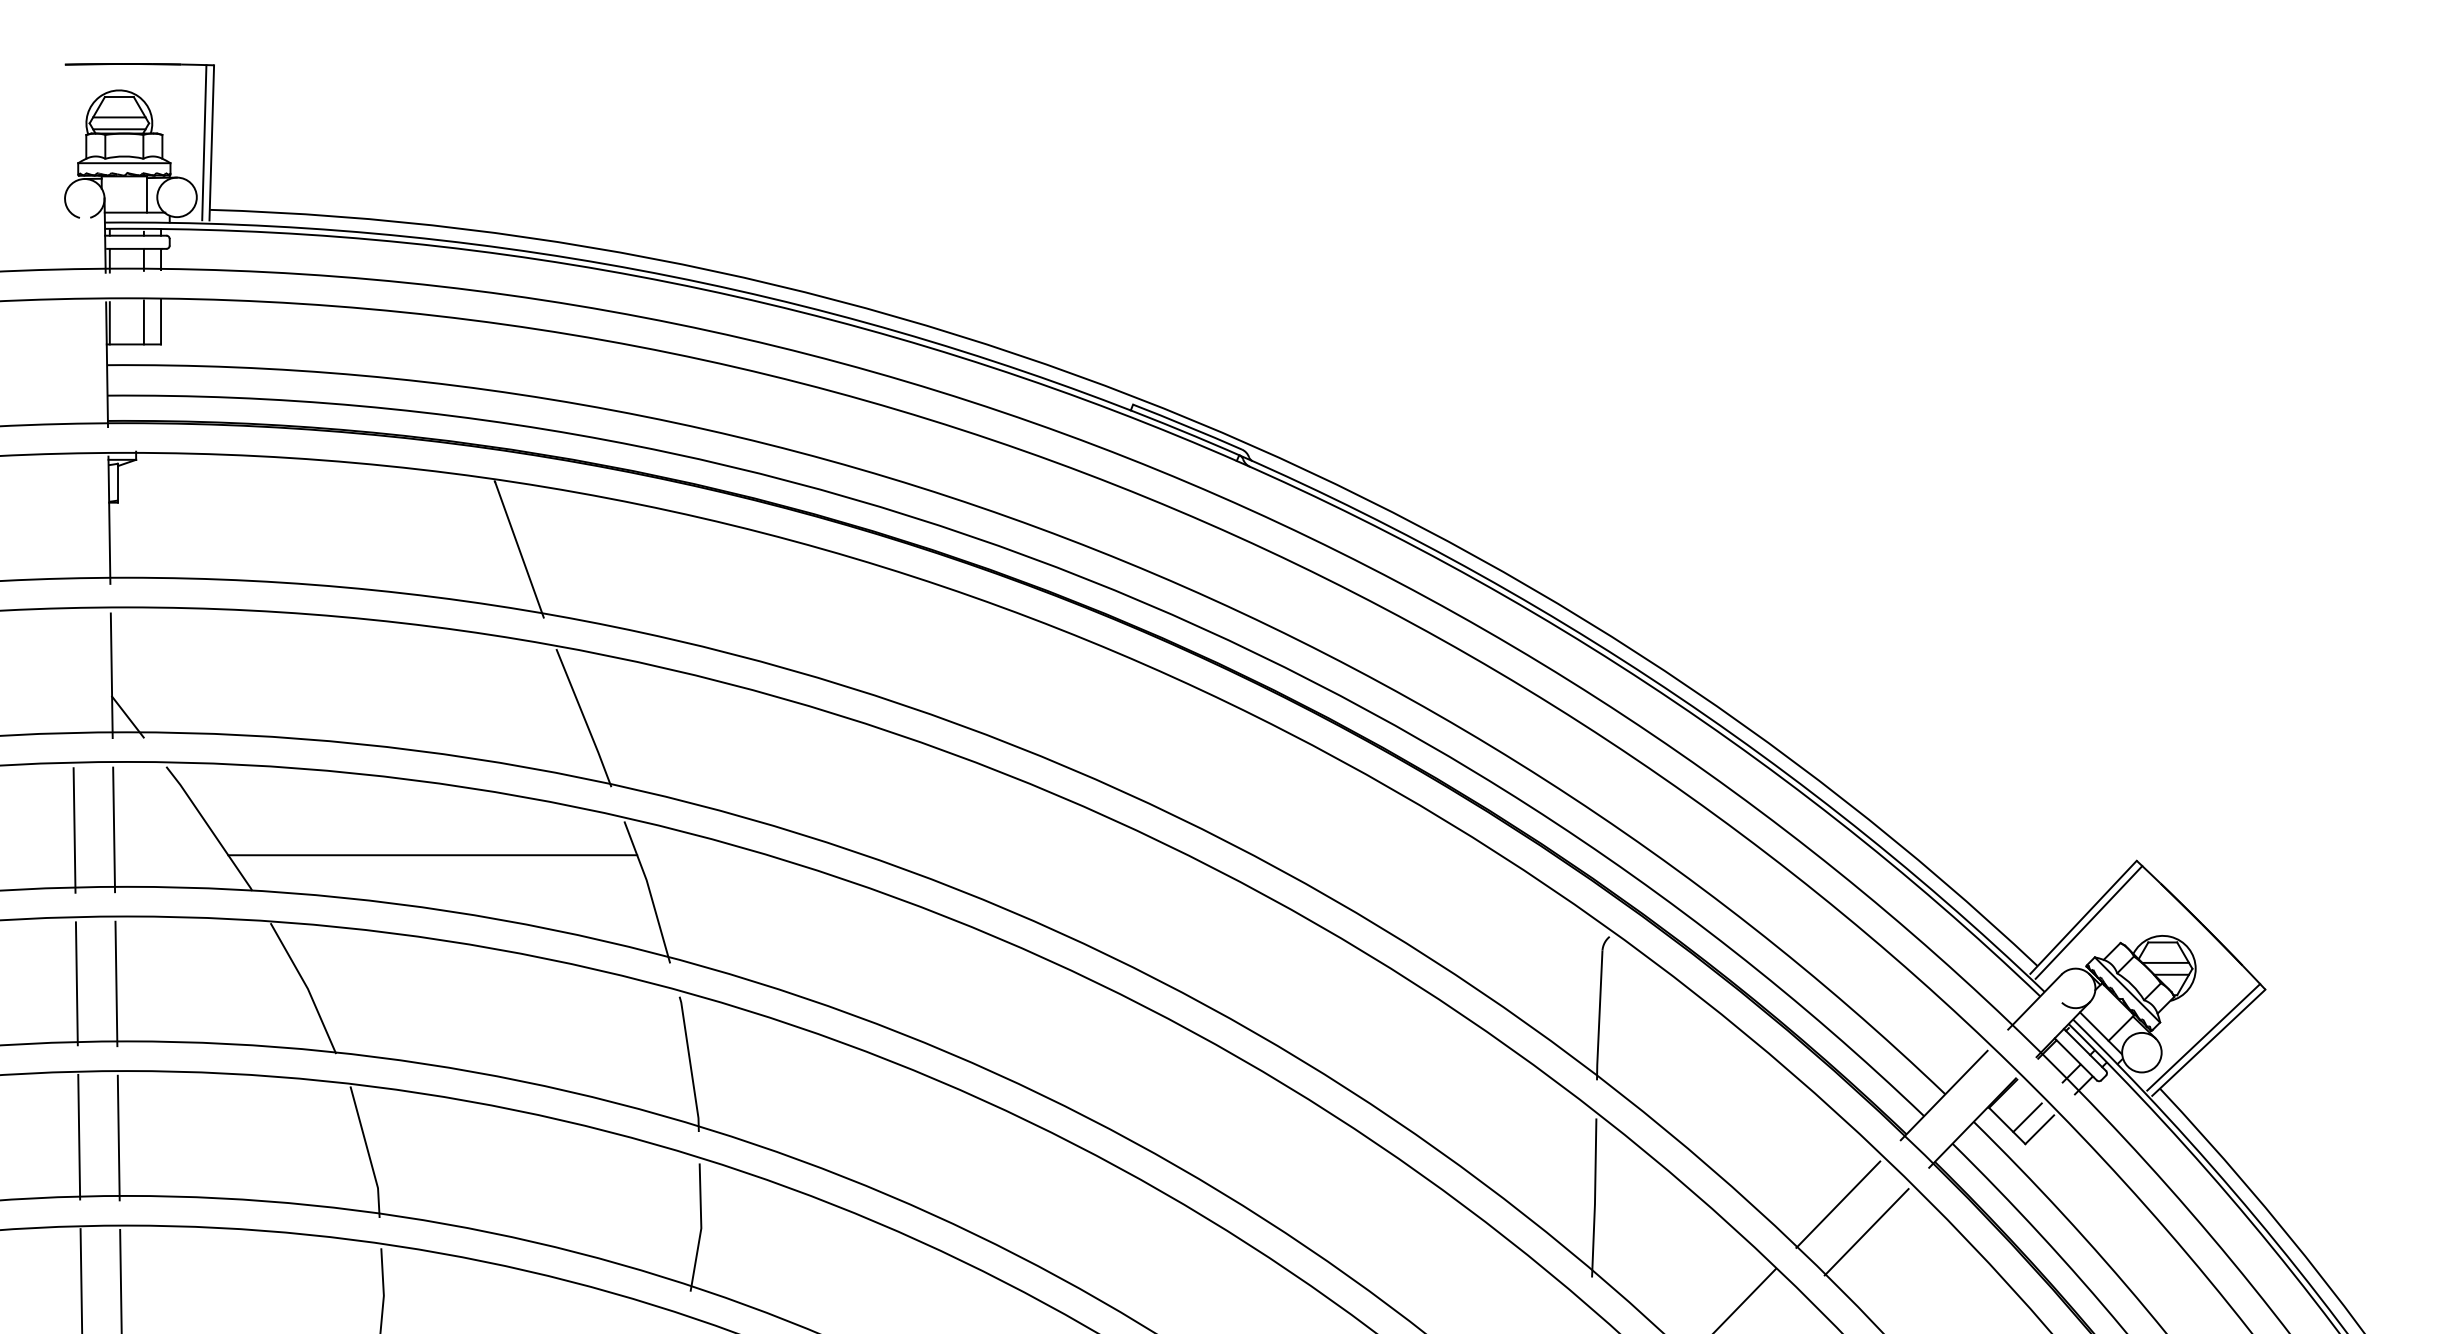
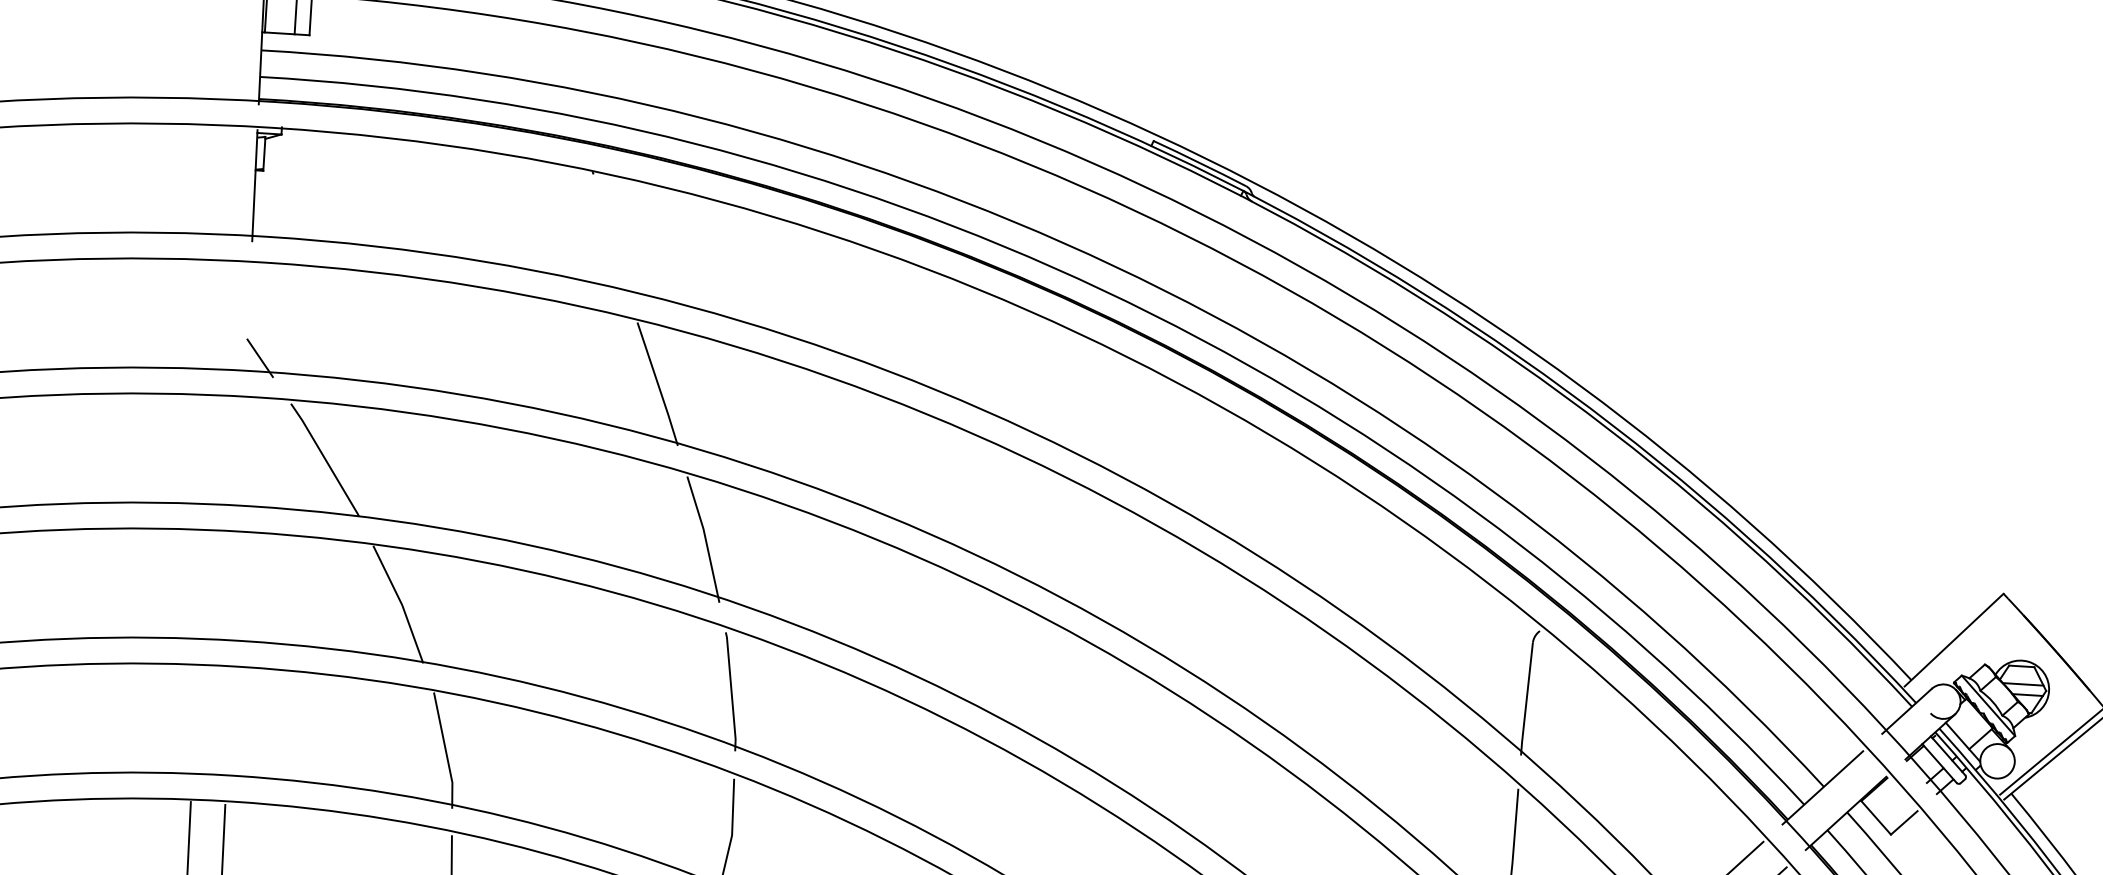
line: (519, 549) -> (610, 233), removed
line: (111, 675) -> (248, 321), removed
line: (114, 829) -> (242, 455), removed
line: (74, 830) -> (207, 454), removed
line: (432, 855) -> (518, 495), removed
line: (2088, 922) -> (1958, 644), removed
line: (76, 983) -> (200, 587), removed
line: (116, 983) -> (235, 589), removed
line: (2027, 1117) -> (1894, 811), removed
line: (79, 1136) -> (195, 721), removed
line: (118, 1137) -> (228, 724), removed

